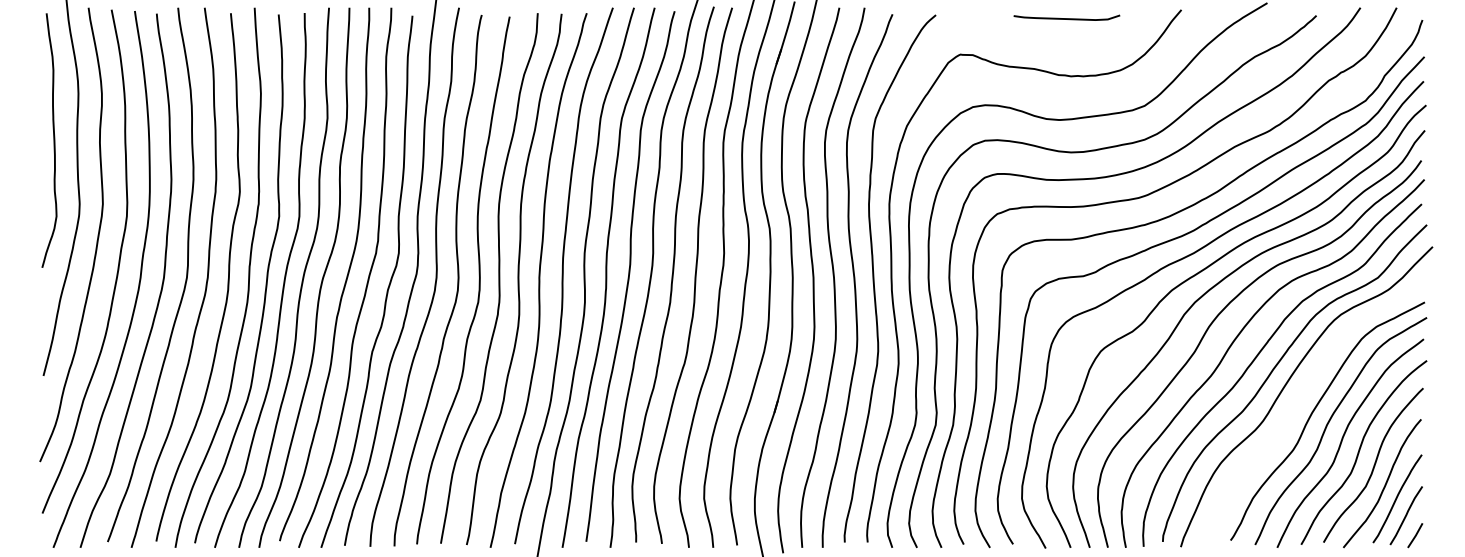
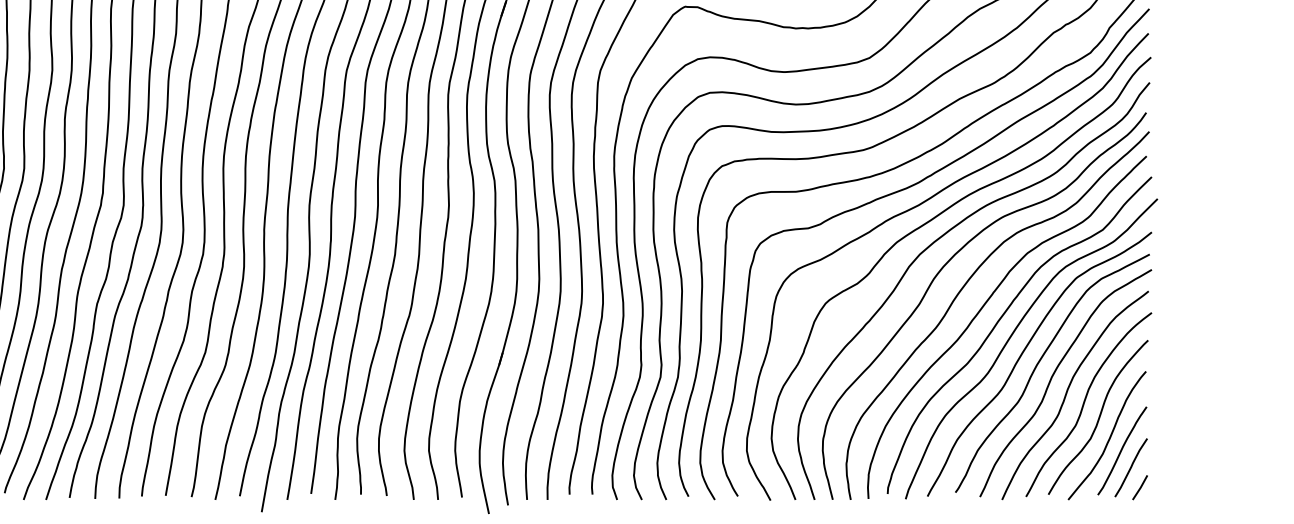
curve: (1297, 403) -> (1022, 355), added

